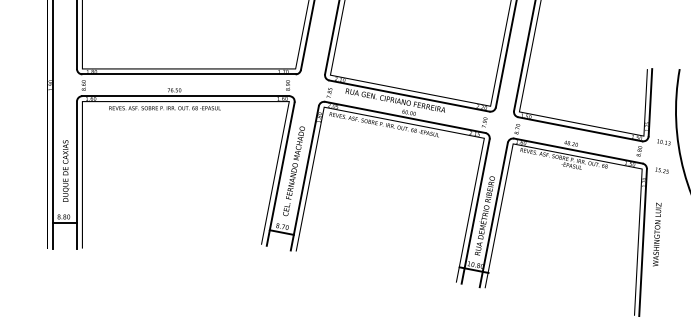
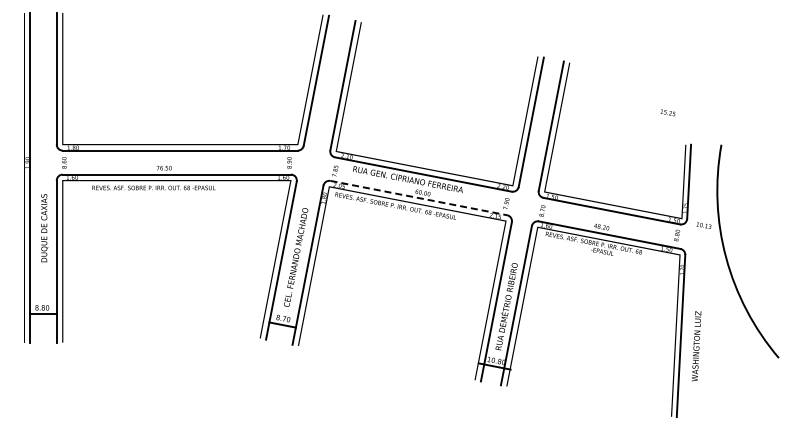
line: (405, 117) -> (418, 198), solid -> dashed
text: (661, 170) -> (667, 112), moved
text: (65, 171) -> (44, 228), moved
text: (657, 234) -> (696, 346), moved

